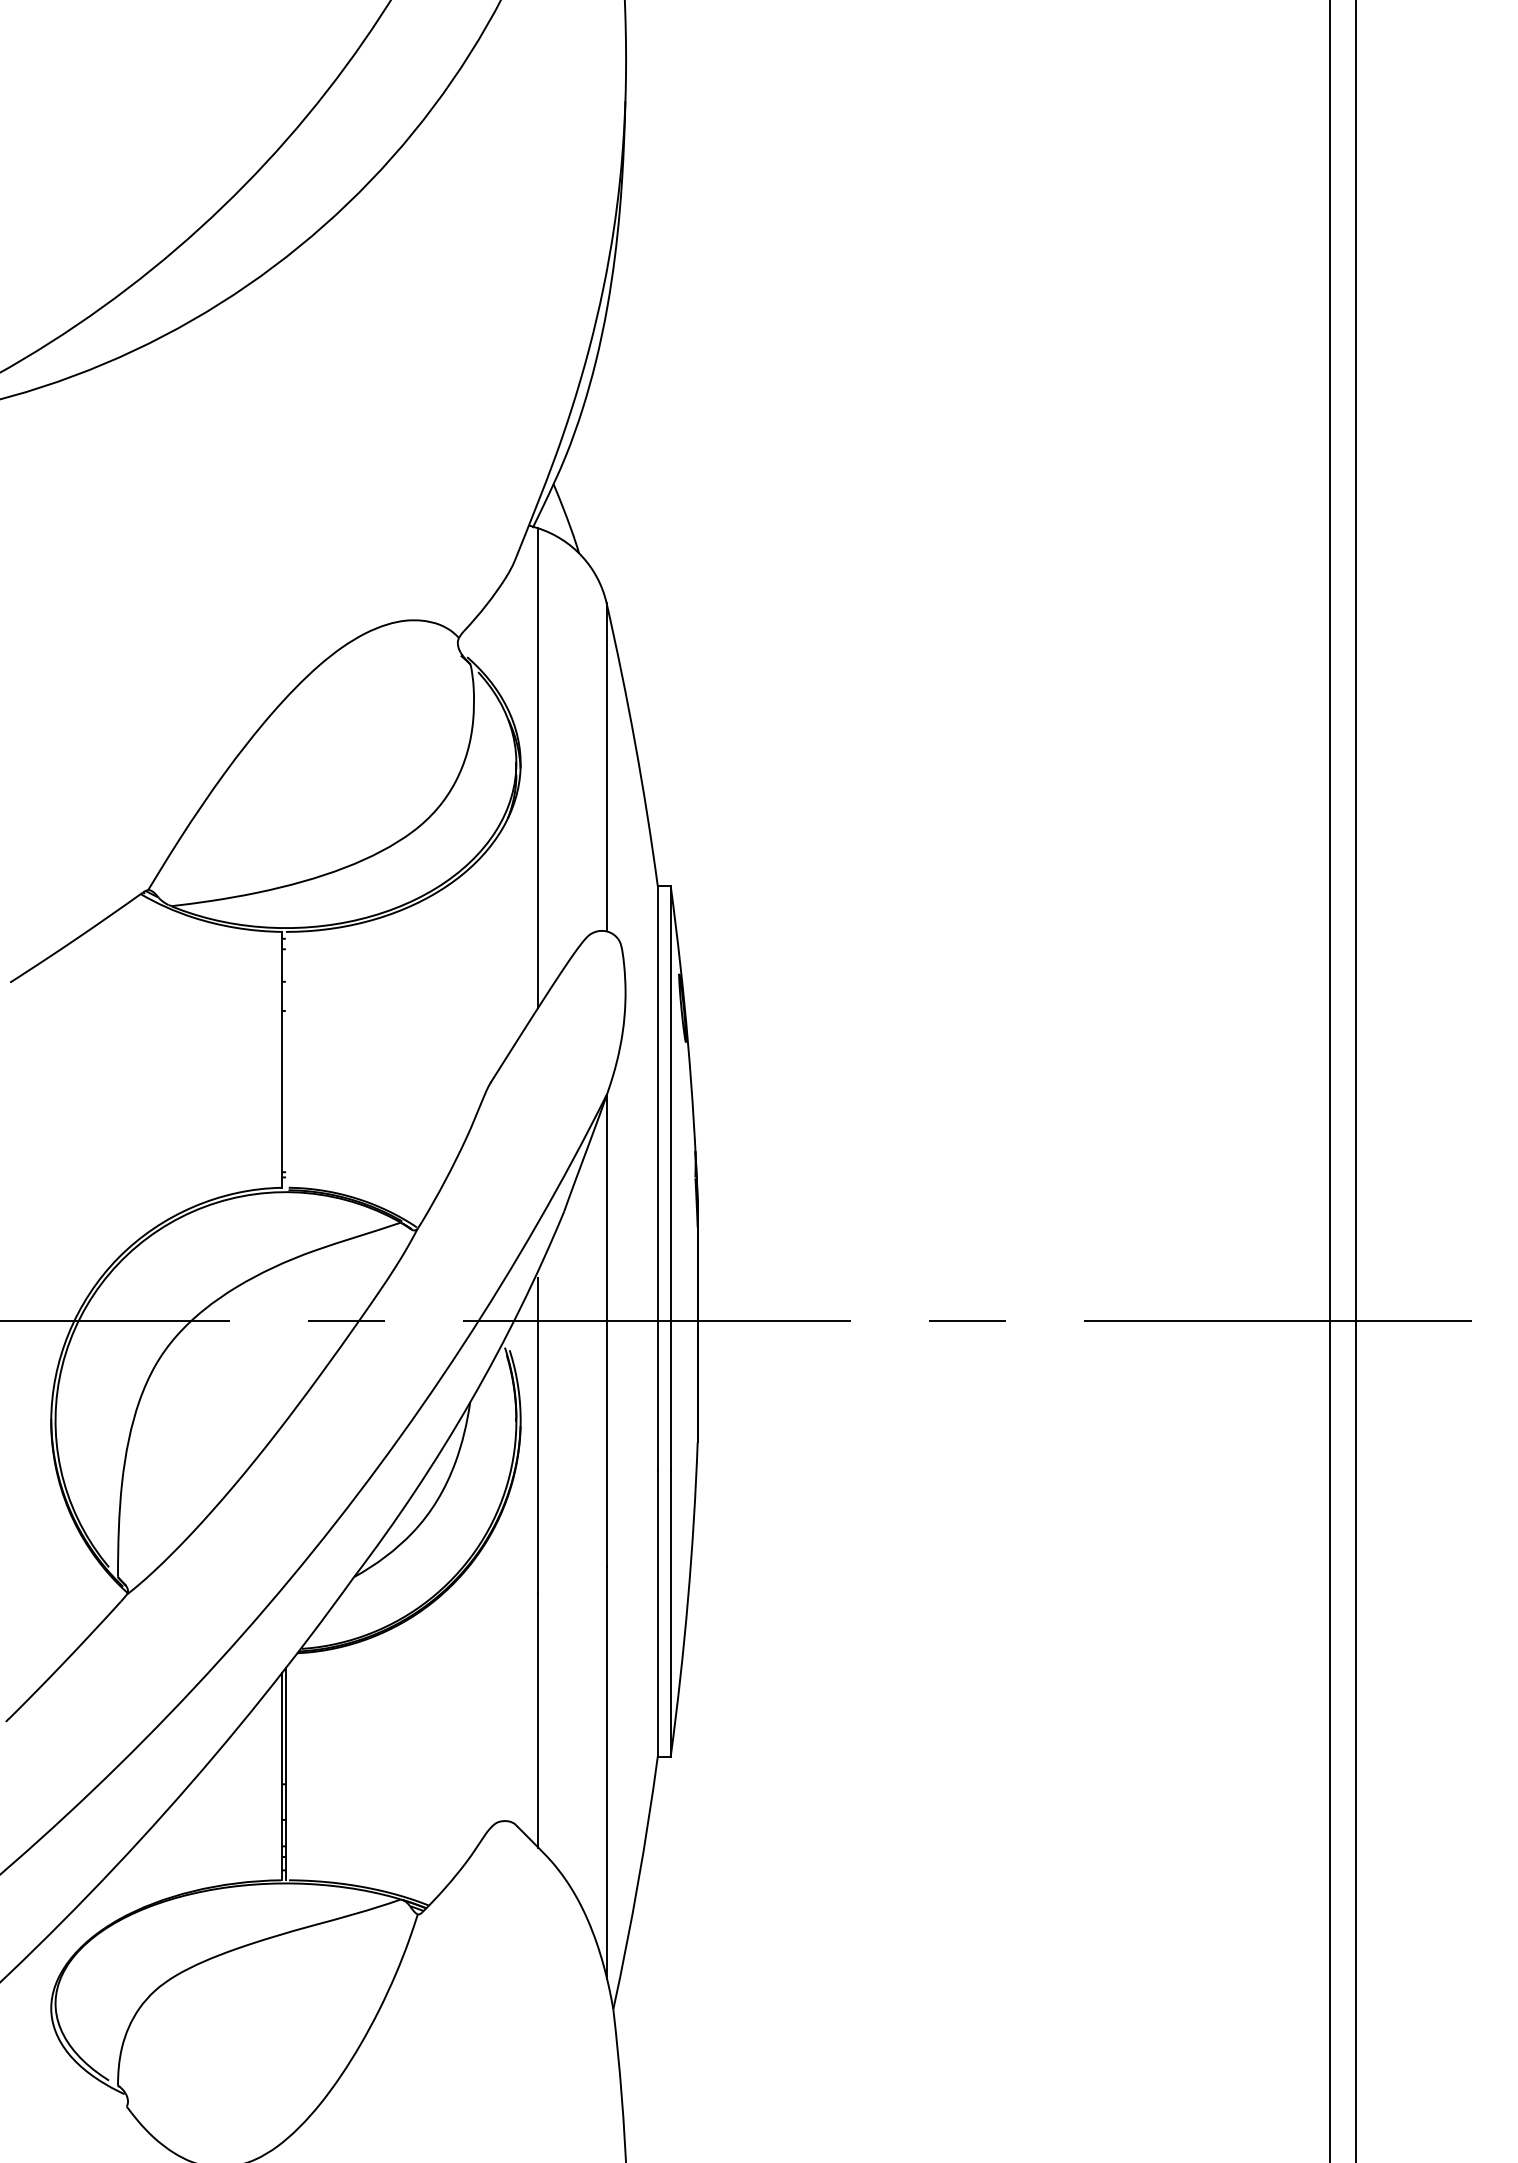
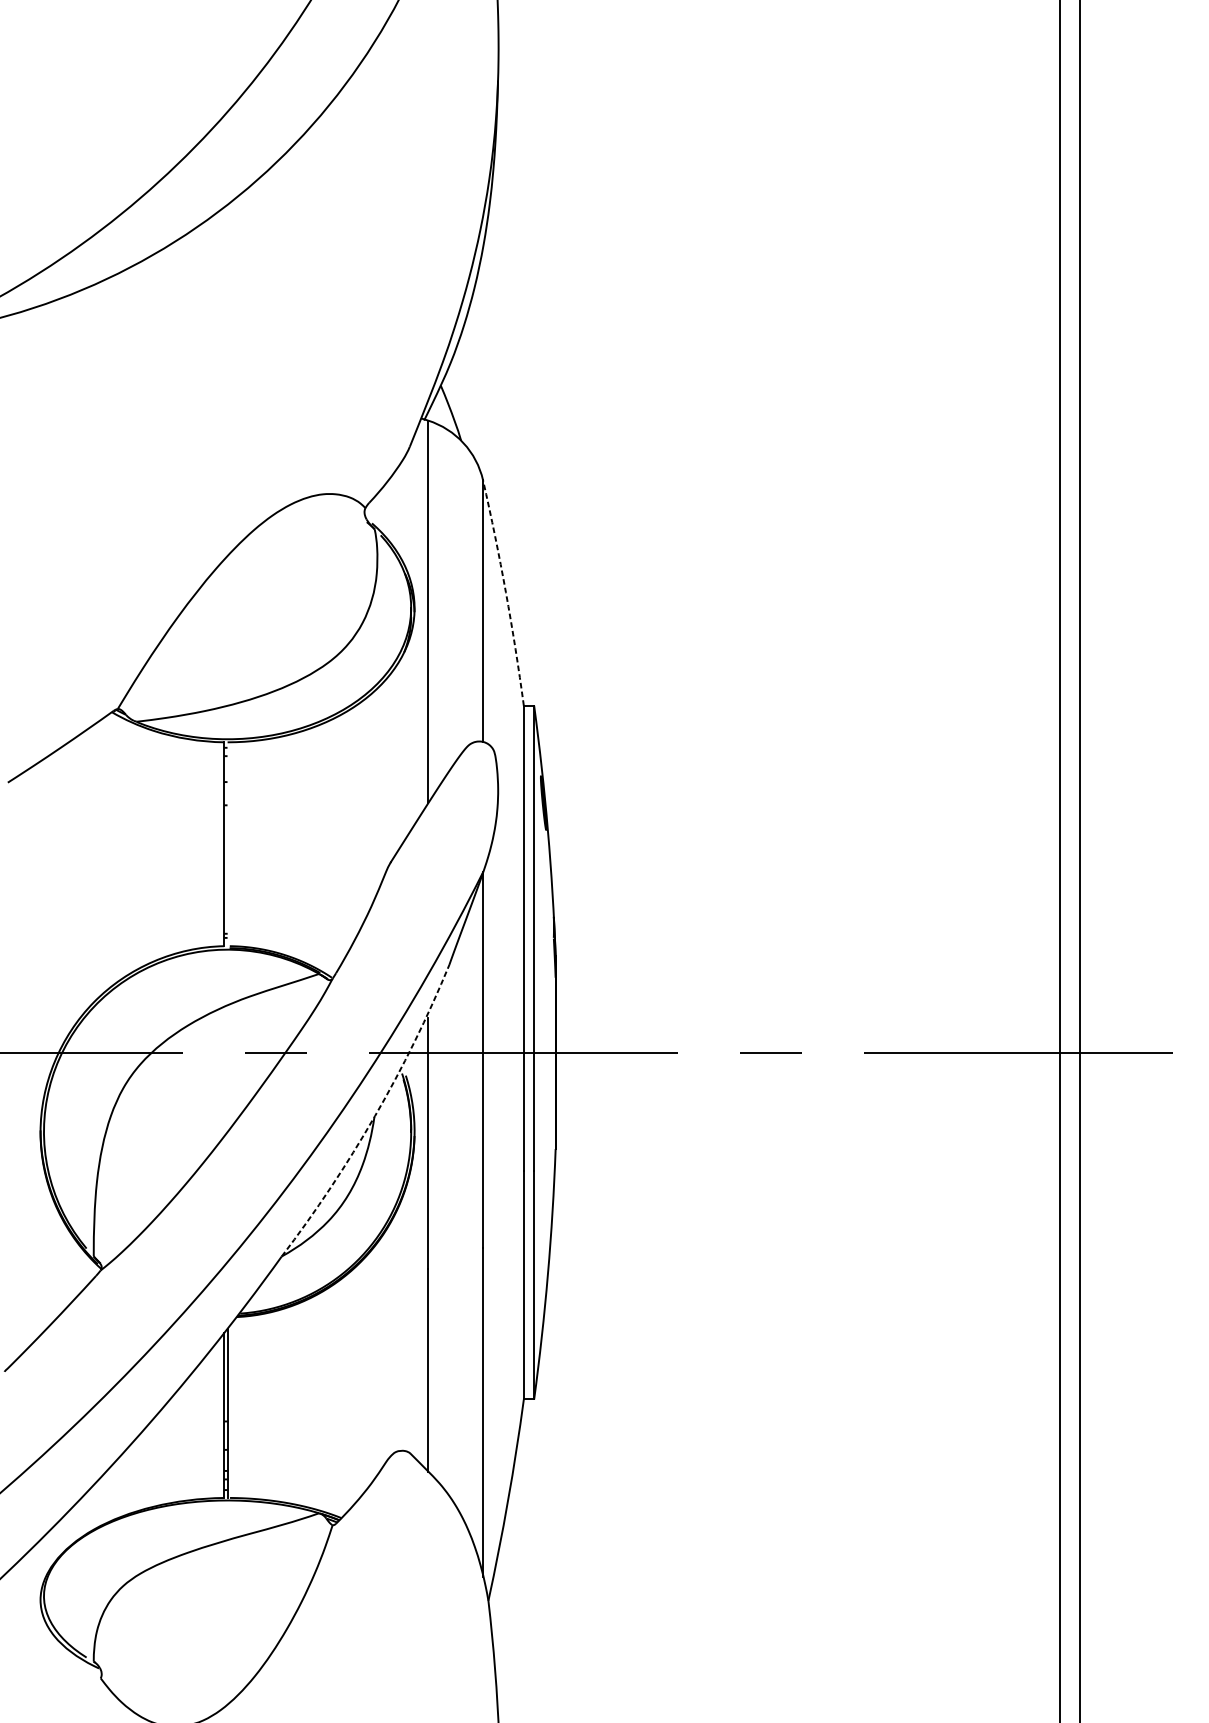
arc: (635, 744) -> (506, 592), solid -> dashed
arc: (470, 1401) -> (374, 1116), solid -> dashed

